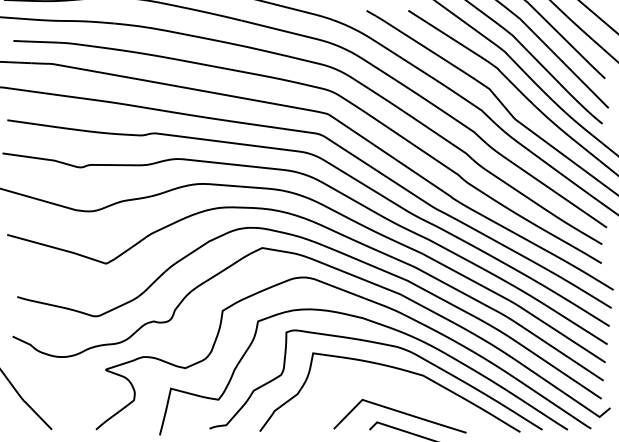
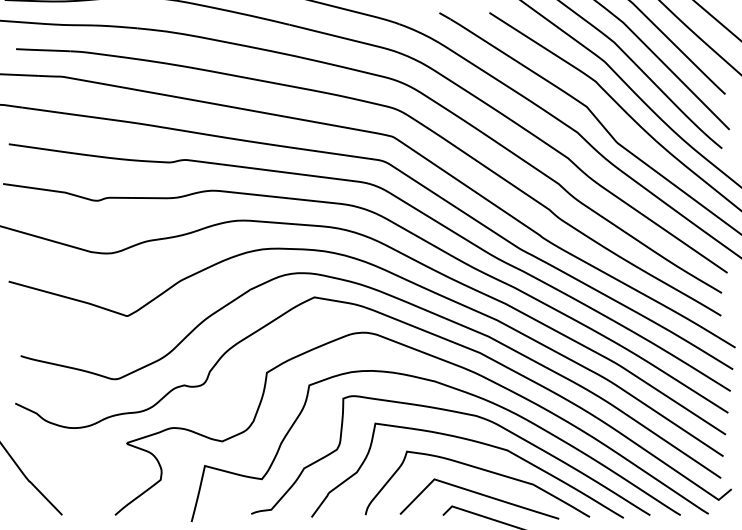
curve: (402, 392) -> (482, 470), added

